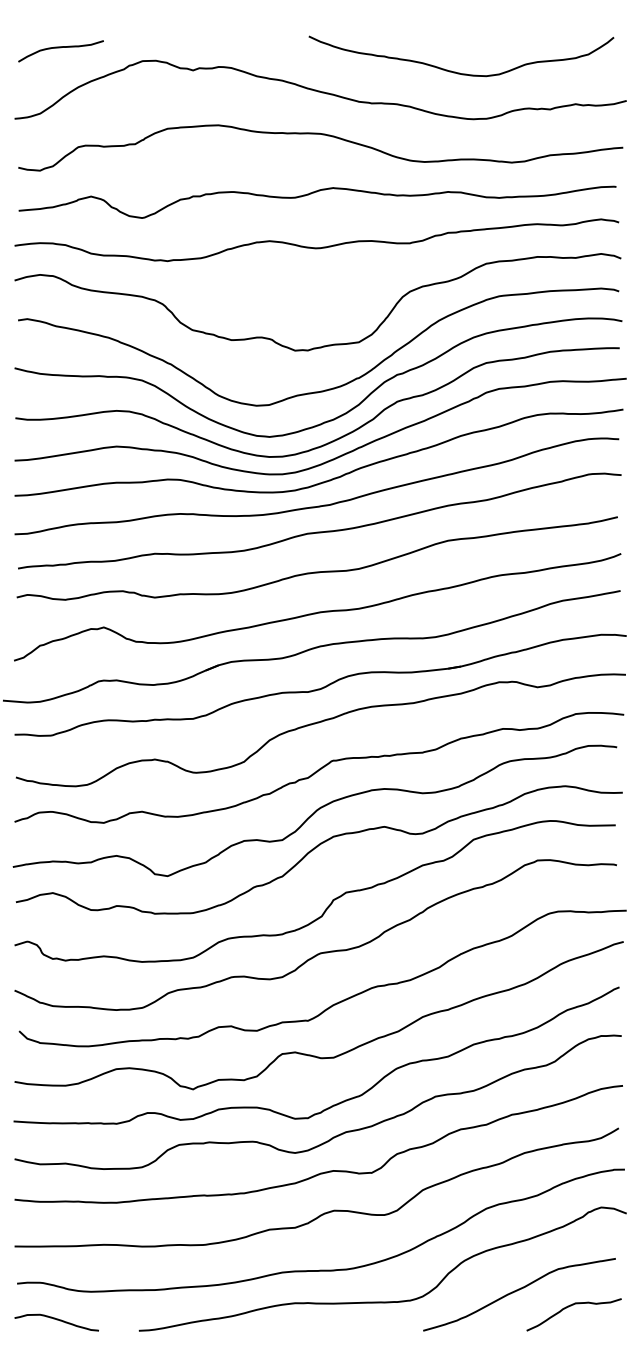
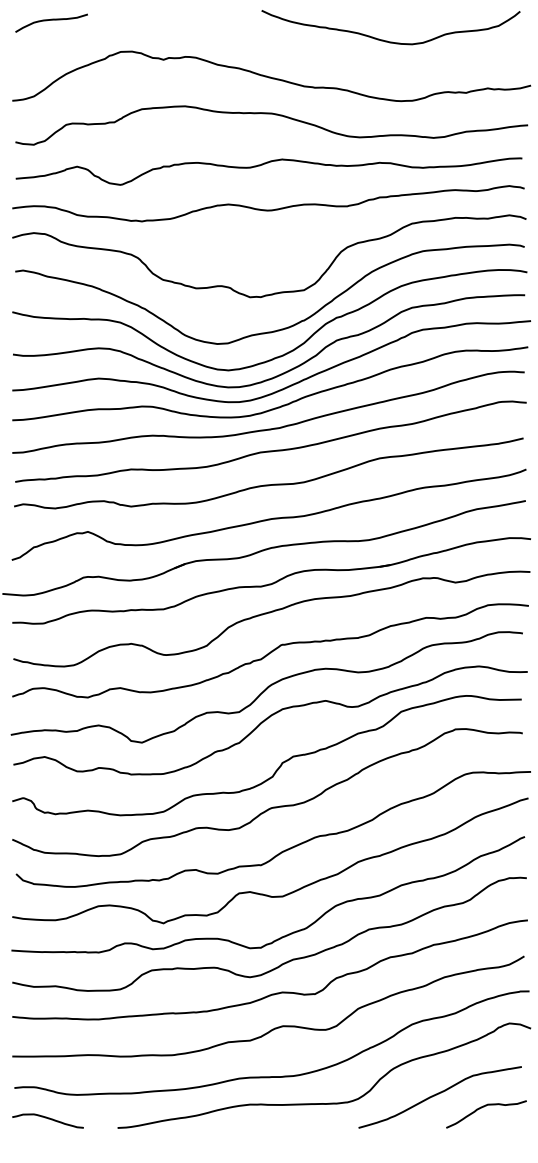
curve: (60, 48) -> (51, 20), moved
curve: (459, 72) -> (389, 41), moved

